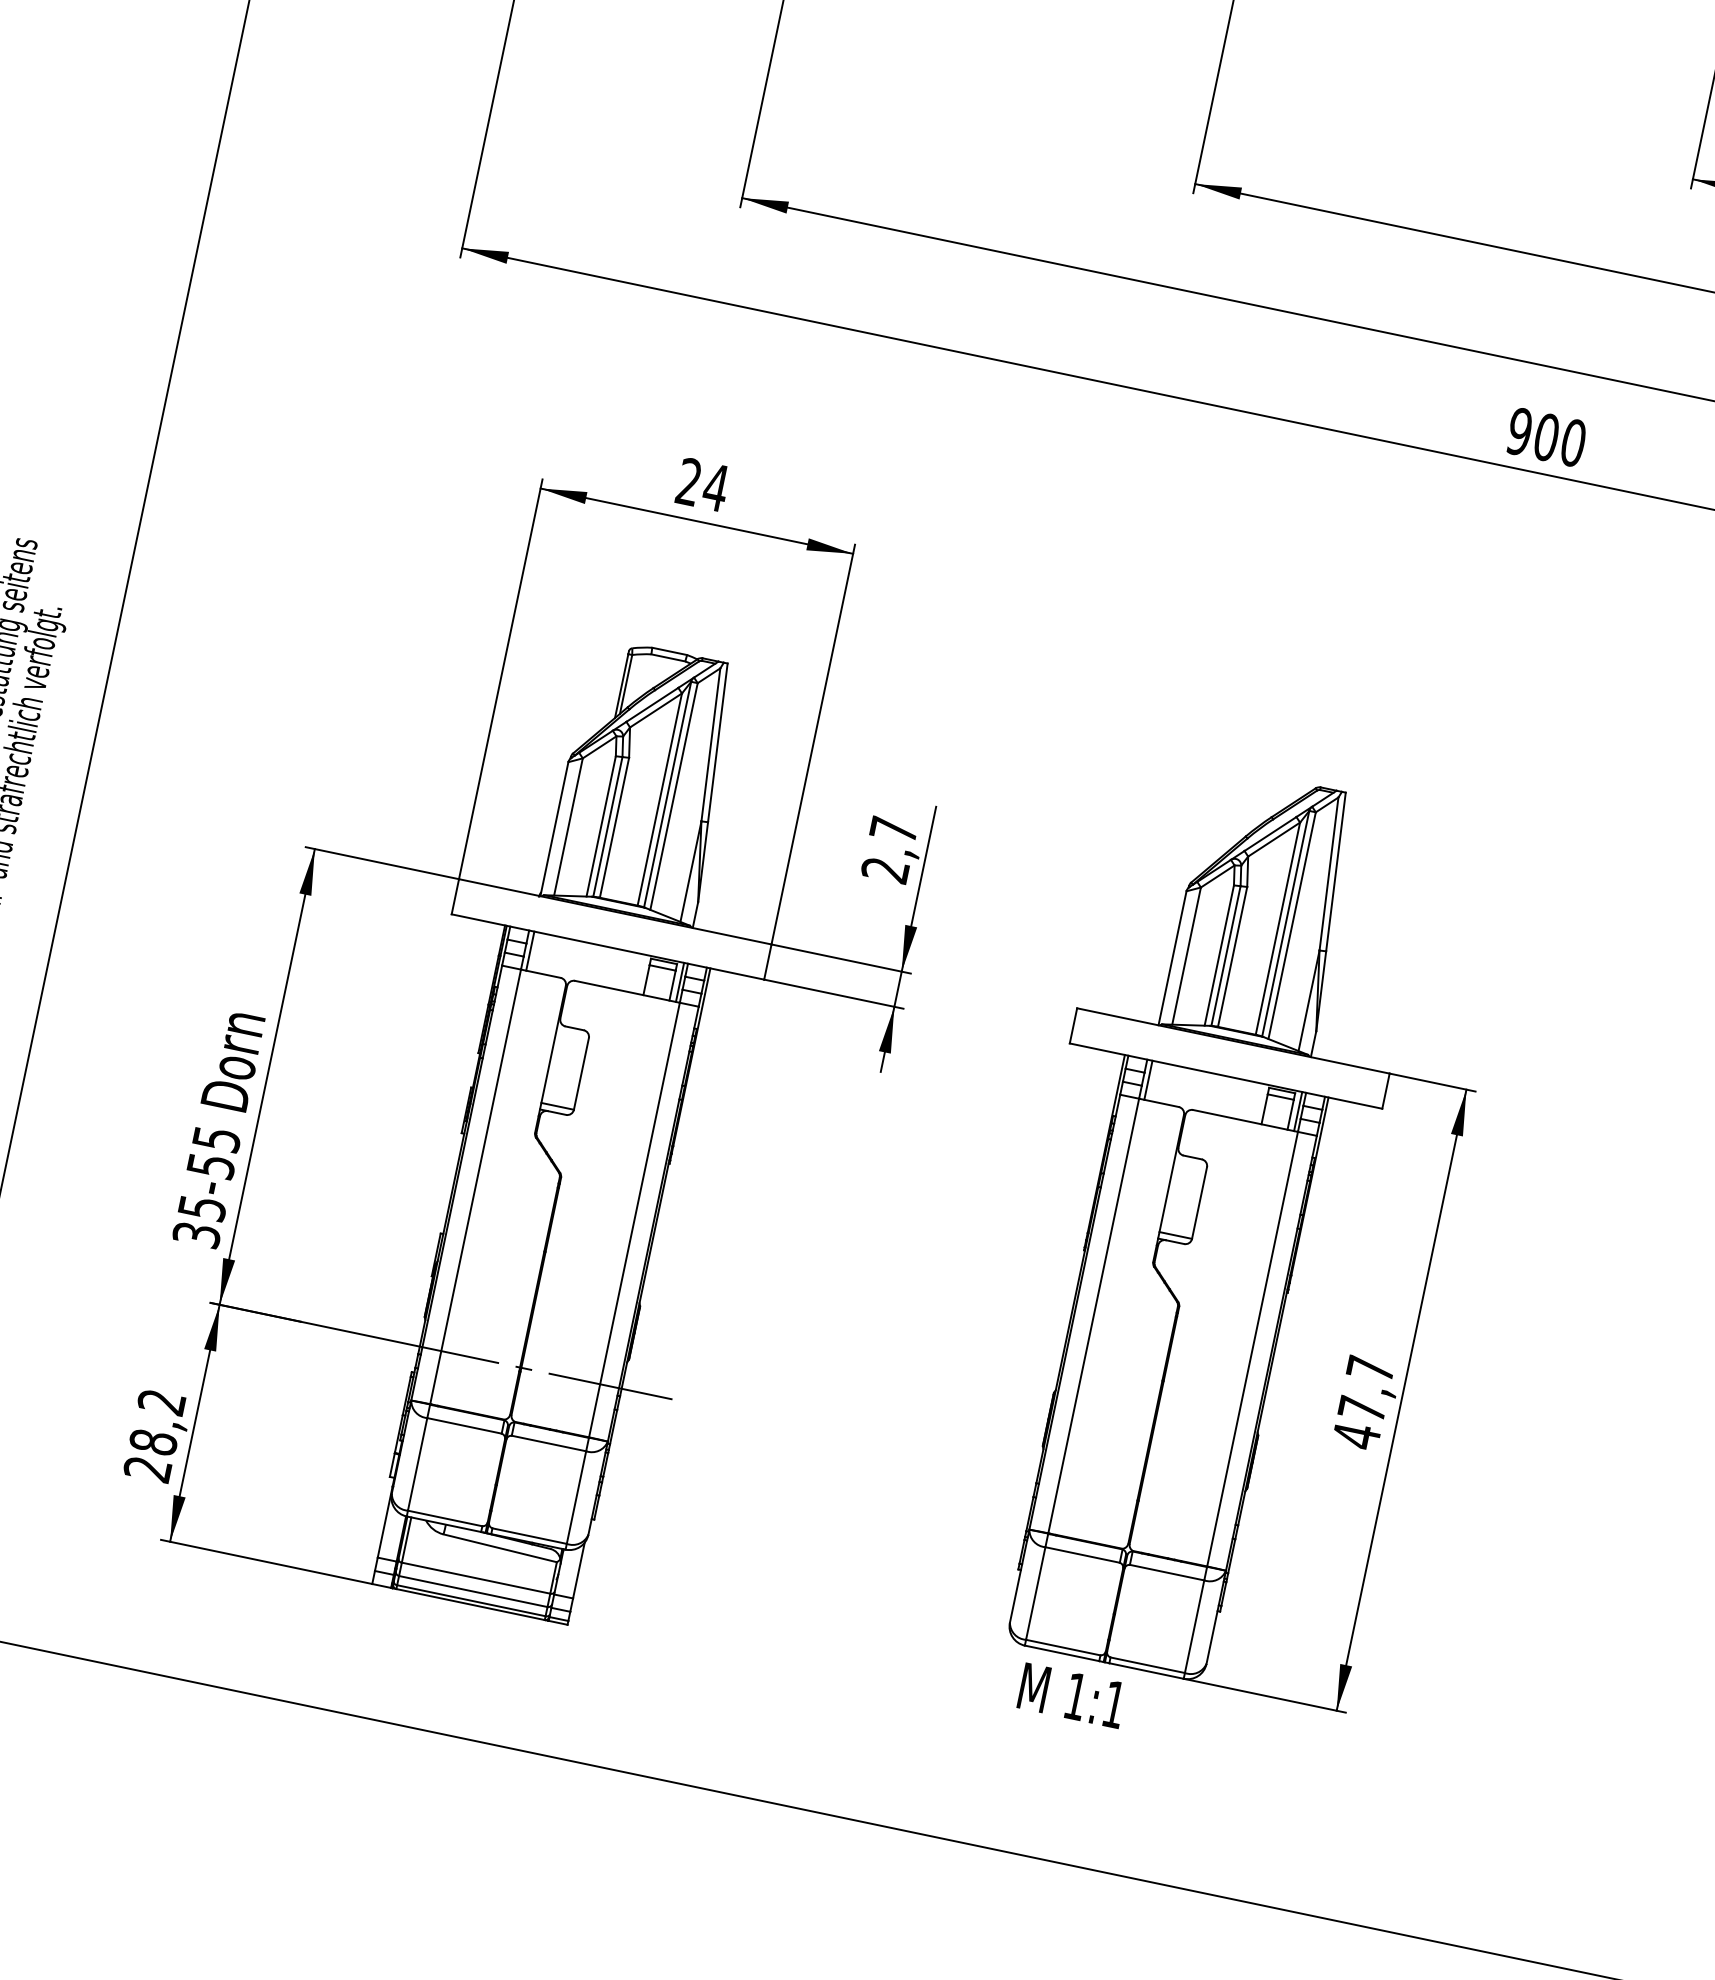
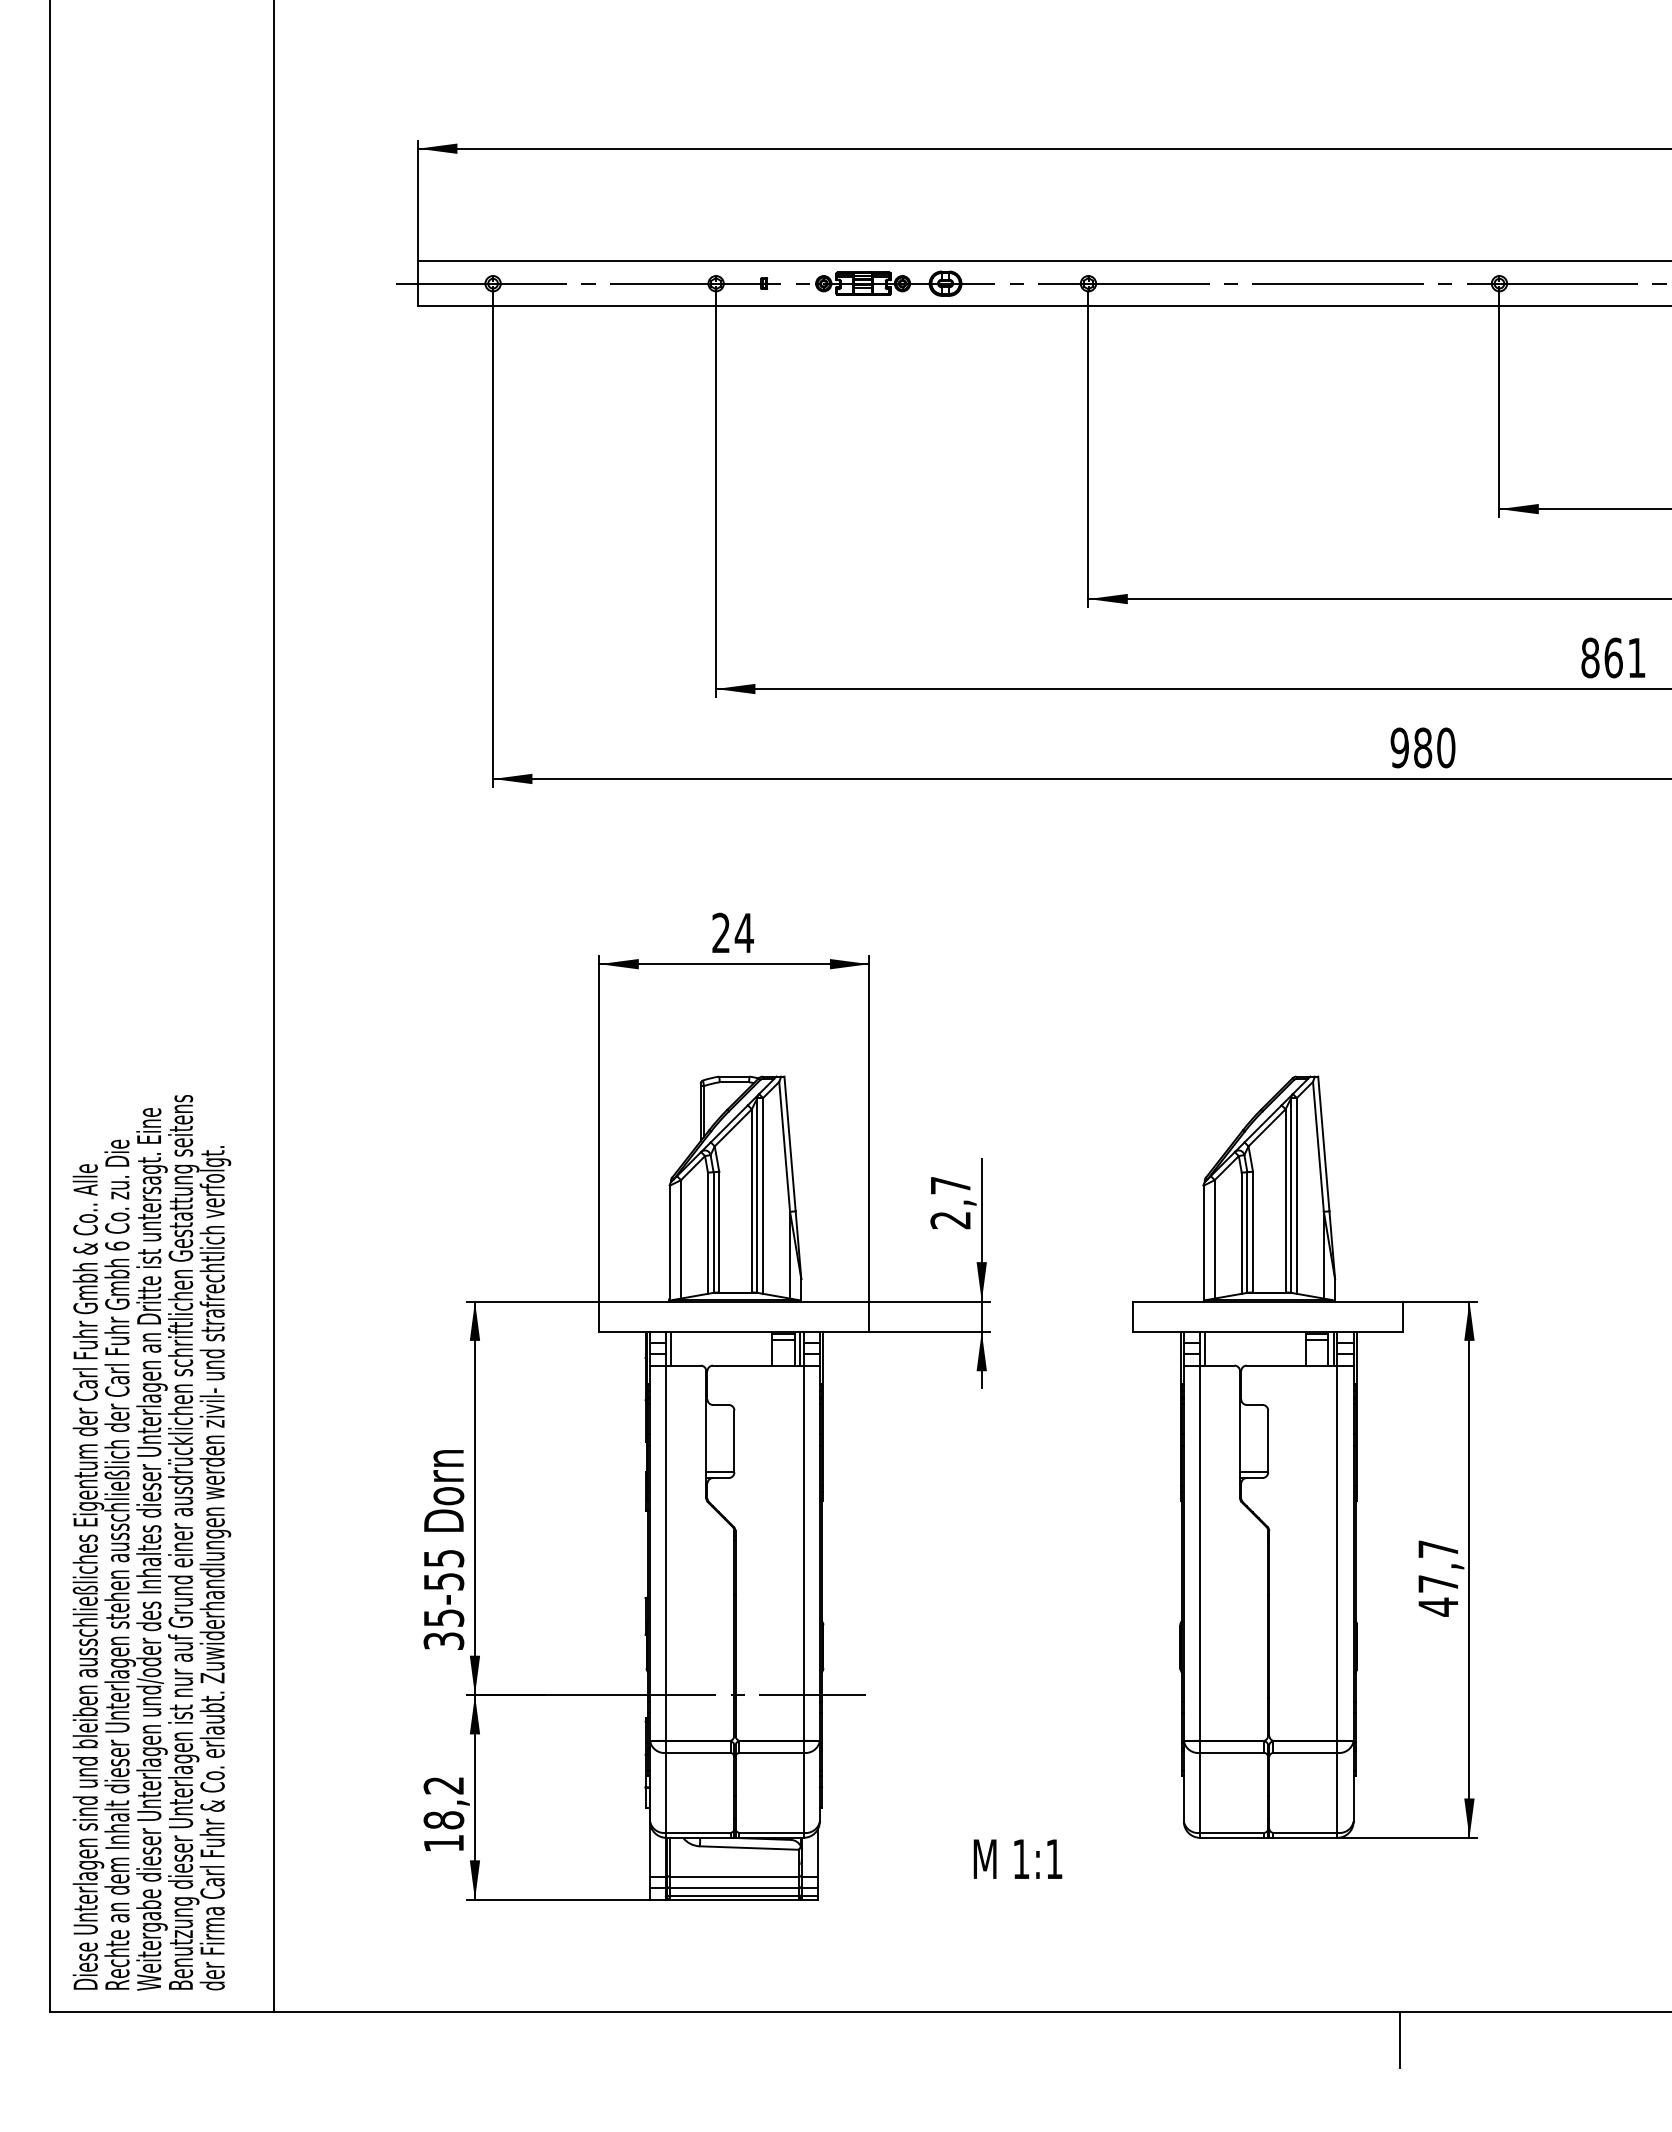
text: (1547, 436) -> (1423, 747), 900 -> 980
text: (147, 1469) -> (443, 1843), 28,2 -> 18,2
text: (1071, 1694) -> (1017, 1858), moved
line: (1208, 1927) -> (1400, 2039), added

